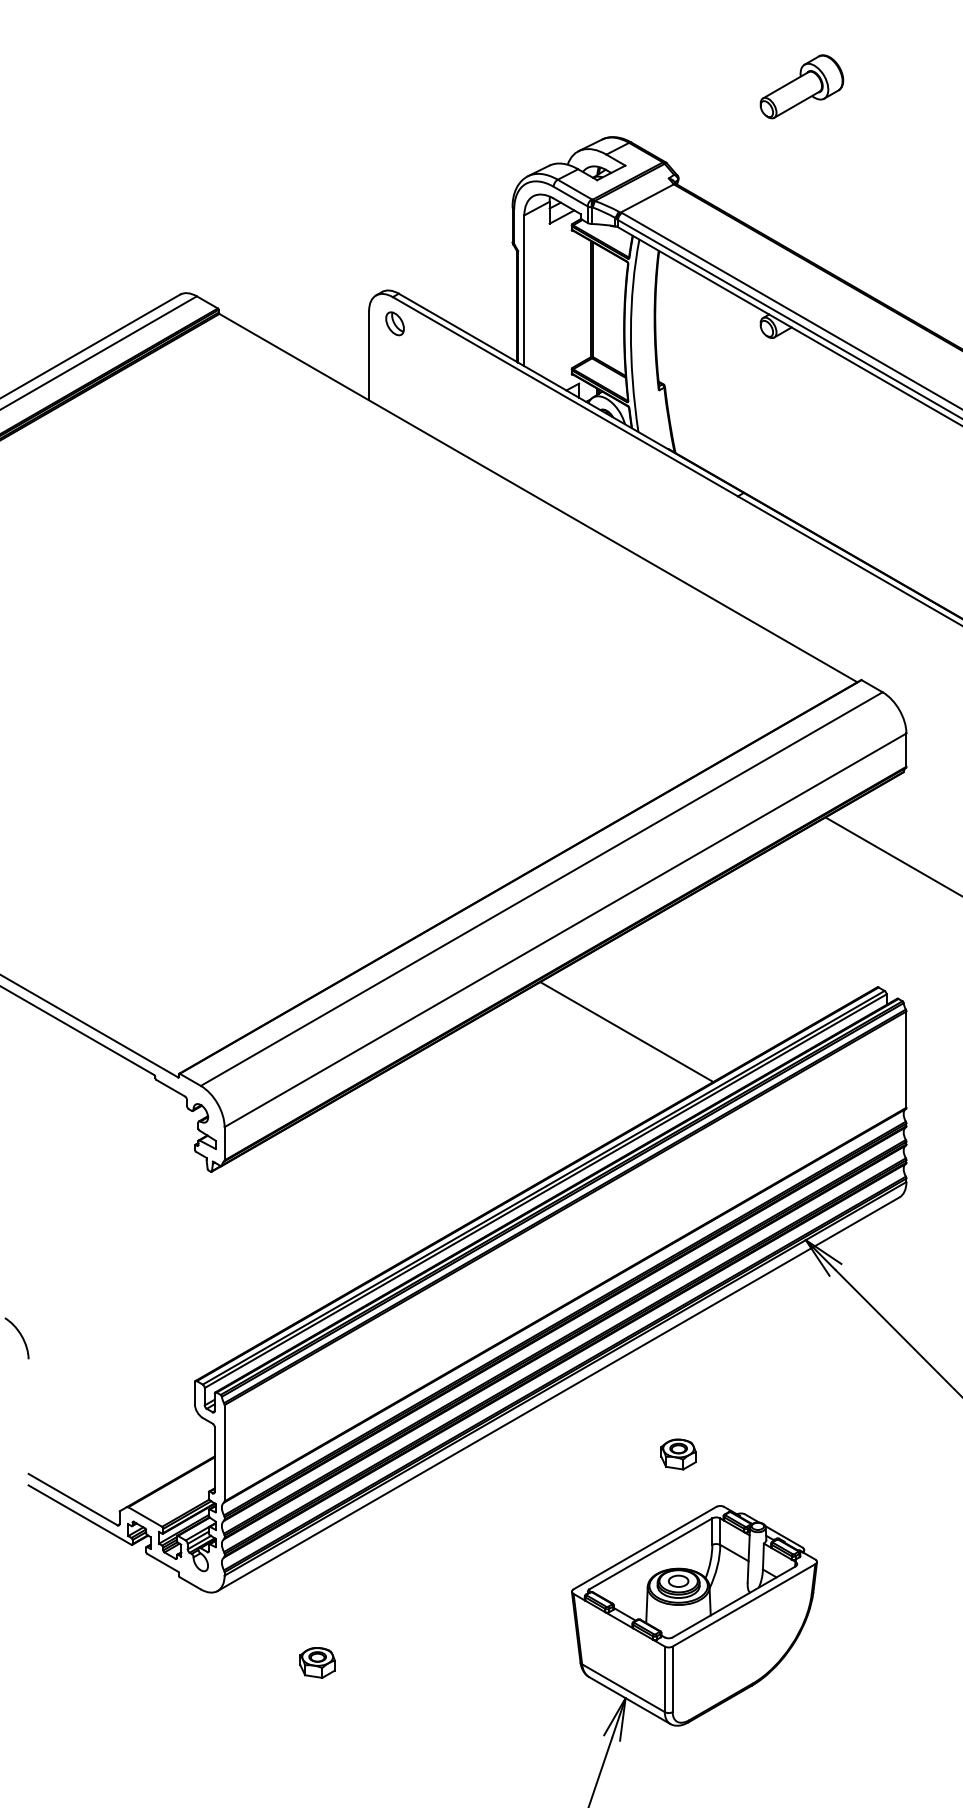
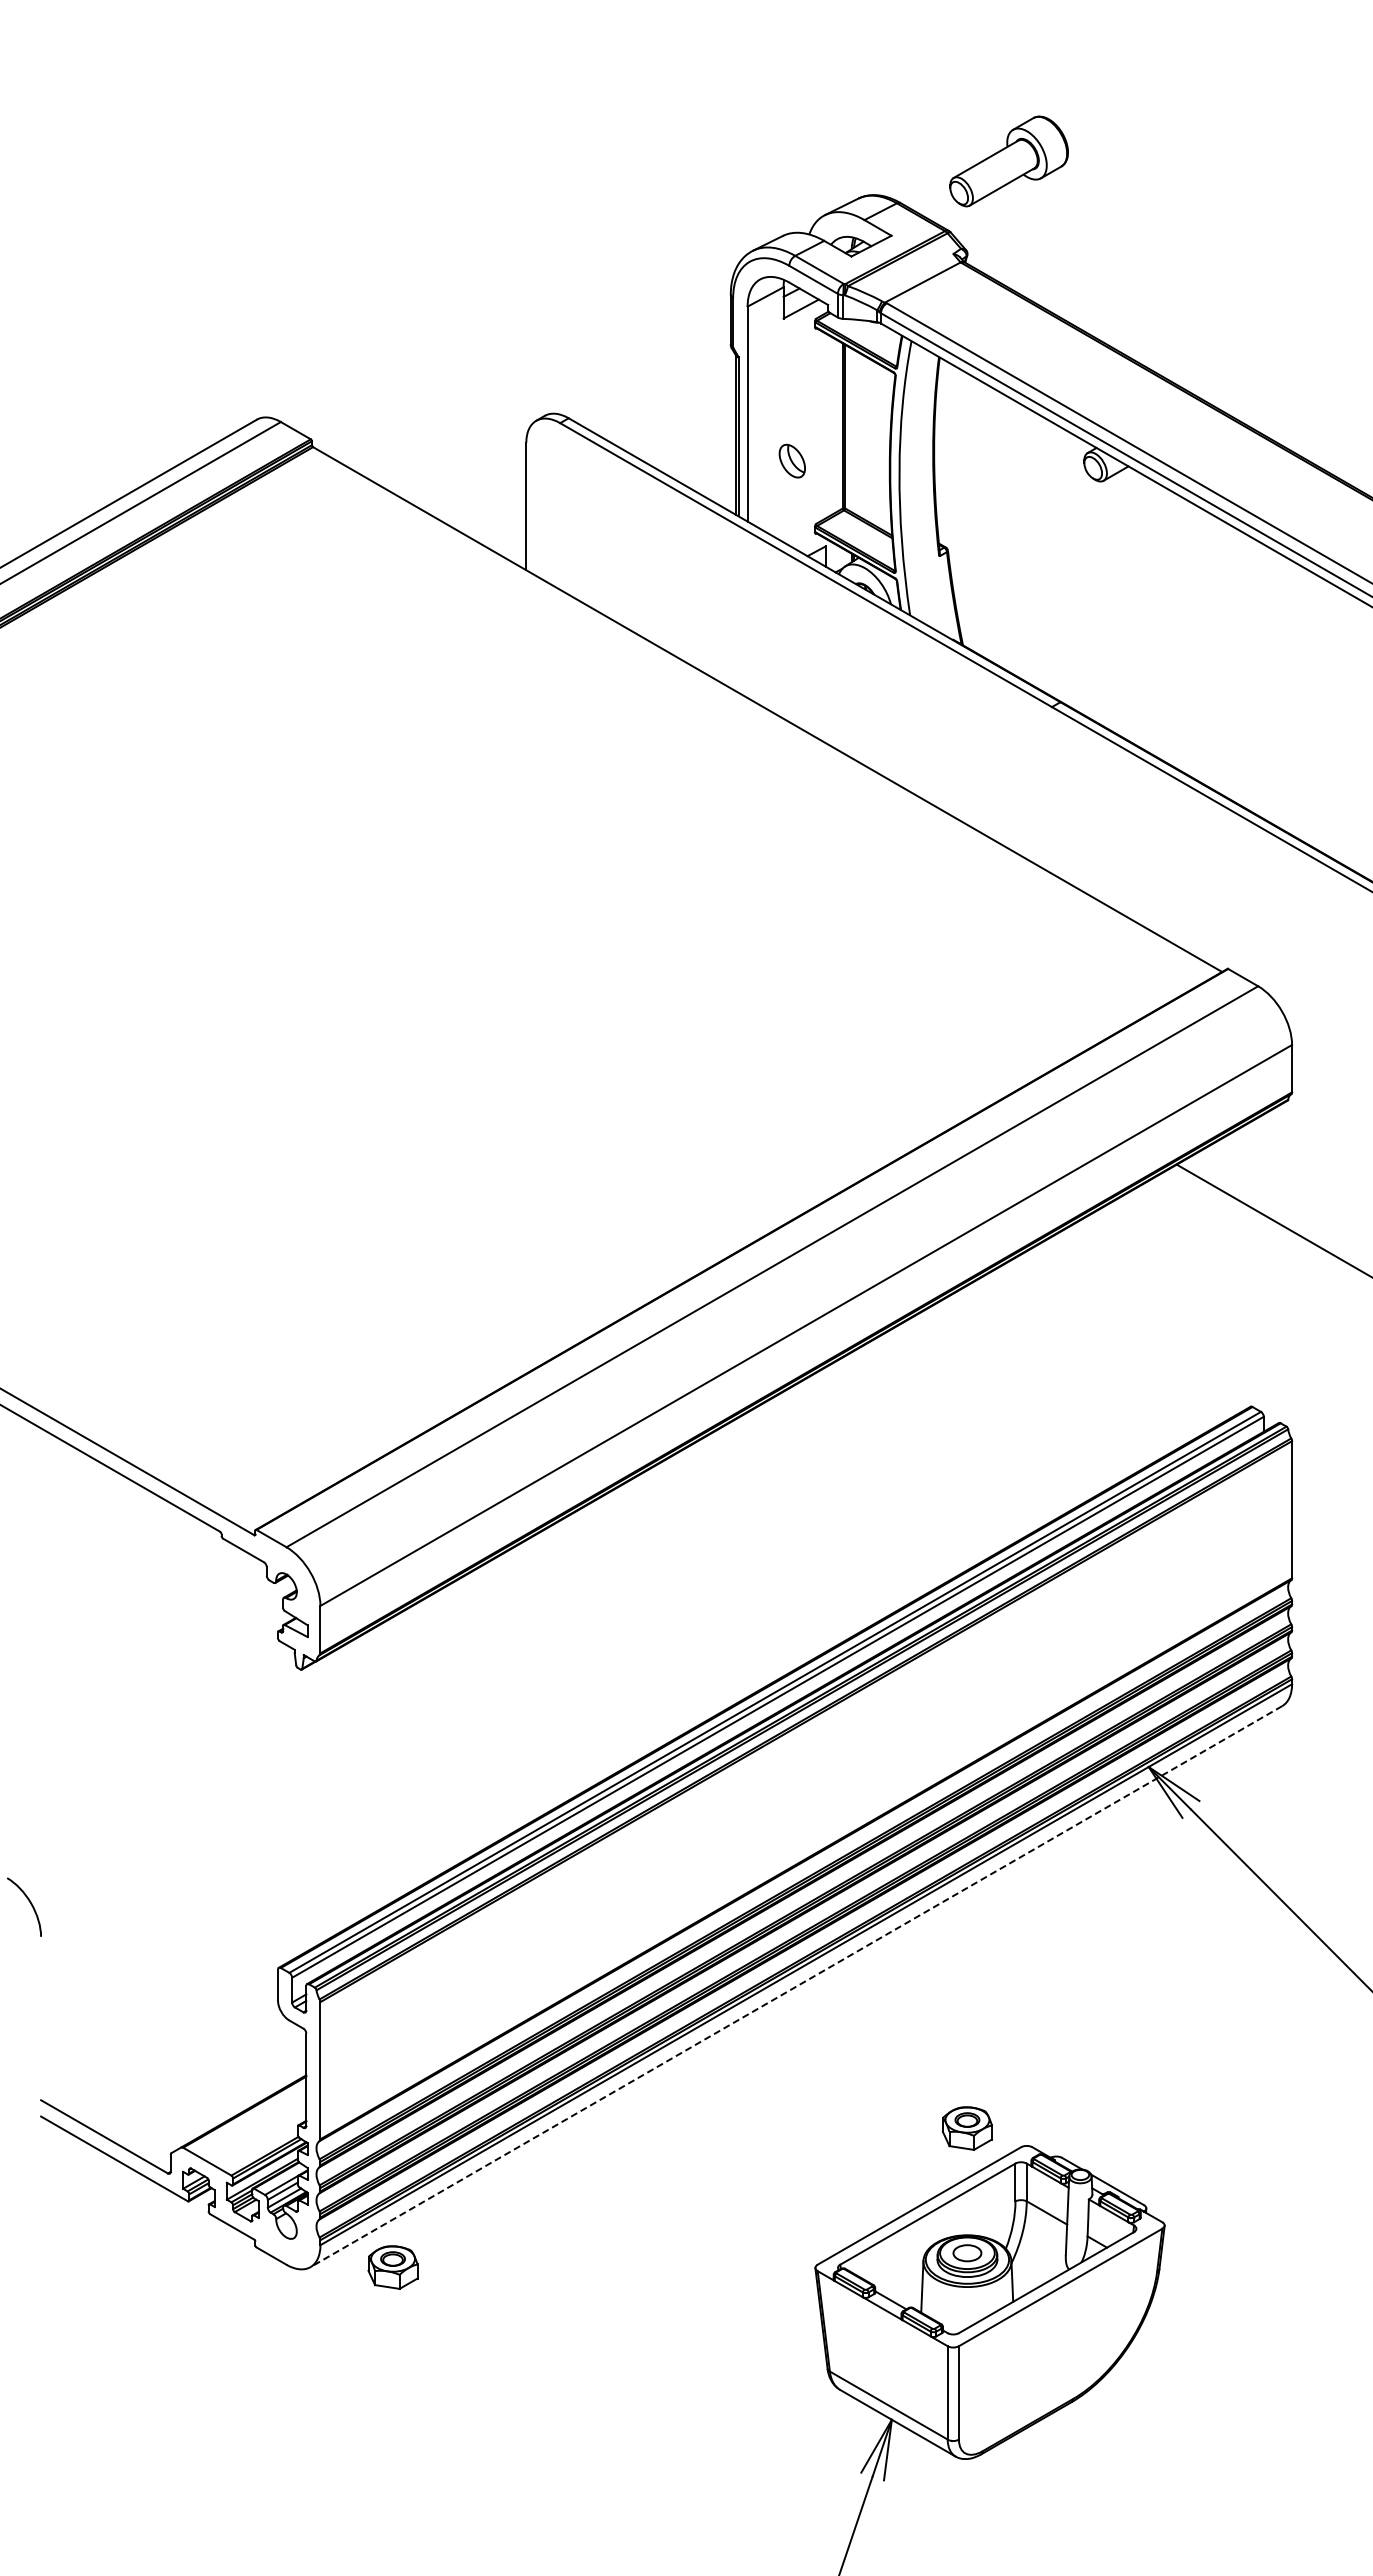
part: (801, 86) -> (1008, 161), moved
part: (394, 323) -> (791, 460), moved
line: (626, 1032) -> (893, 1470), removed
line: (558, 1394) -> (796, 1986), solid -> dashed
part: (677, 1454) -> (966, 2128), moved
part: (317, 1662) -> (392, 2267), moved

